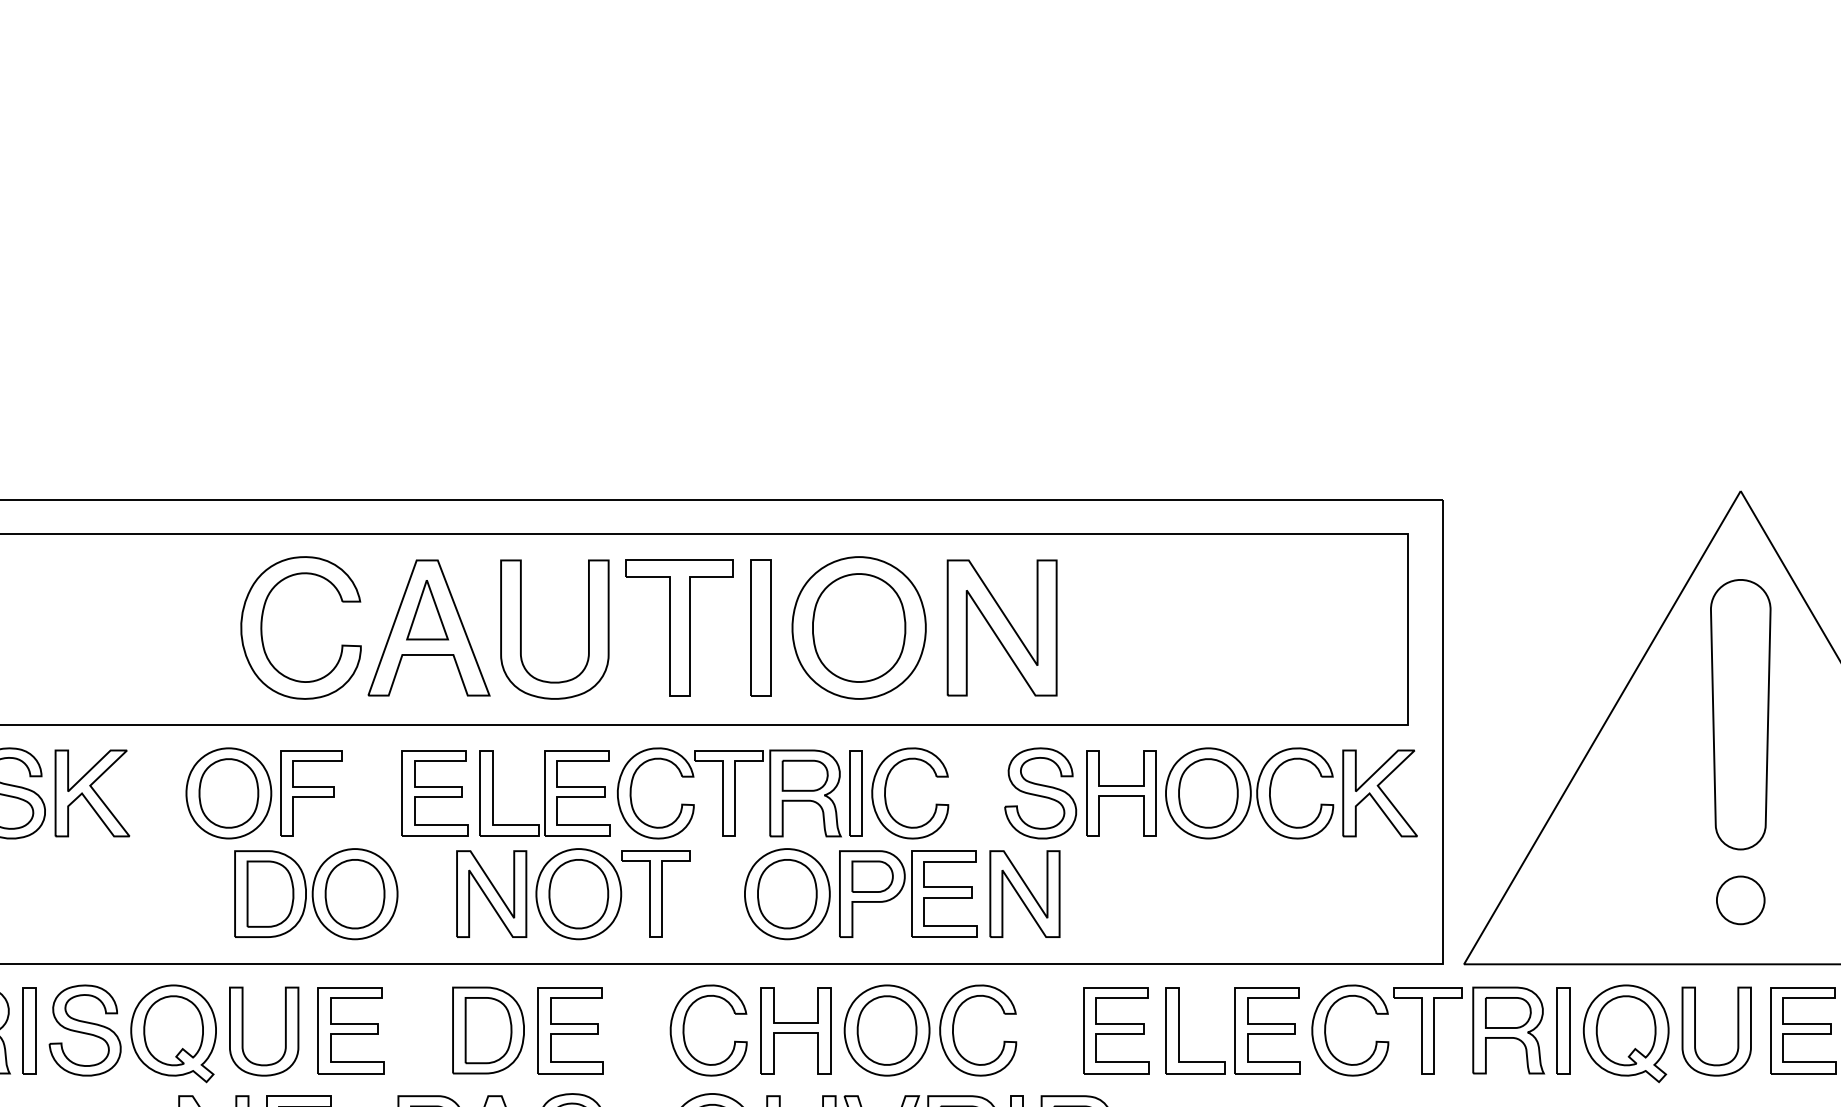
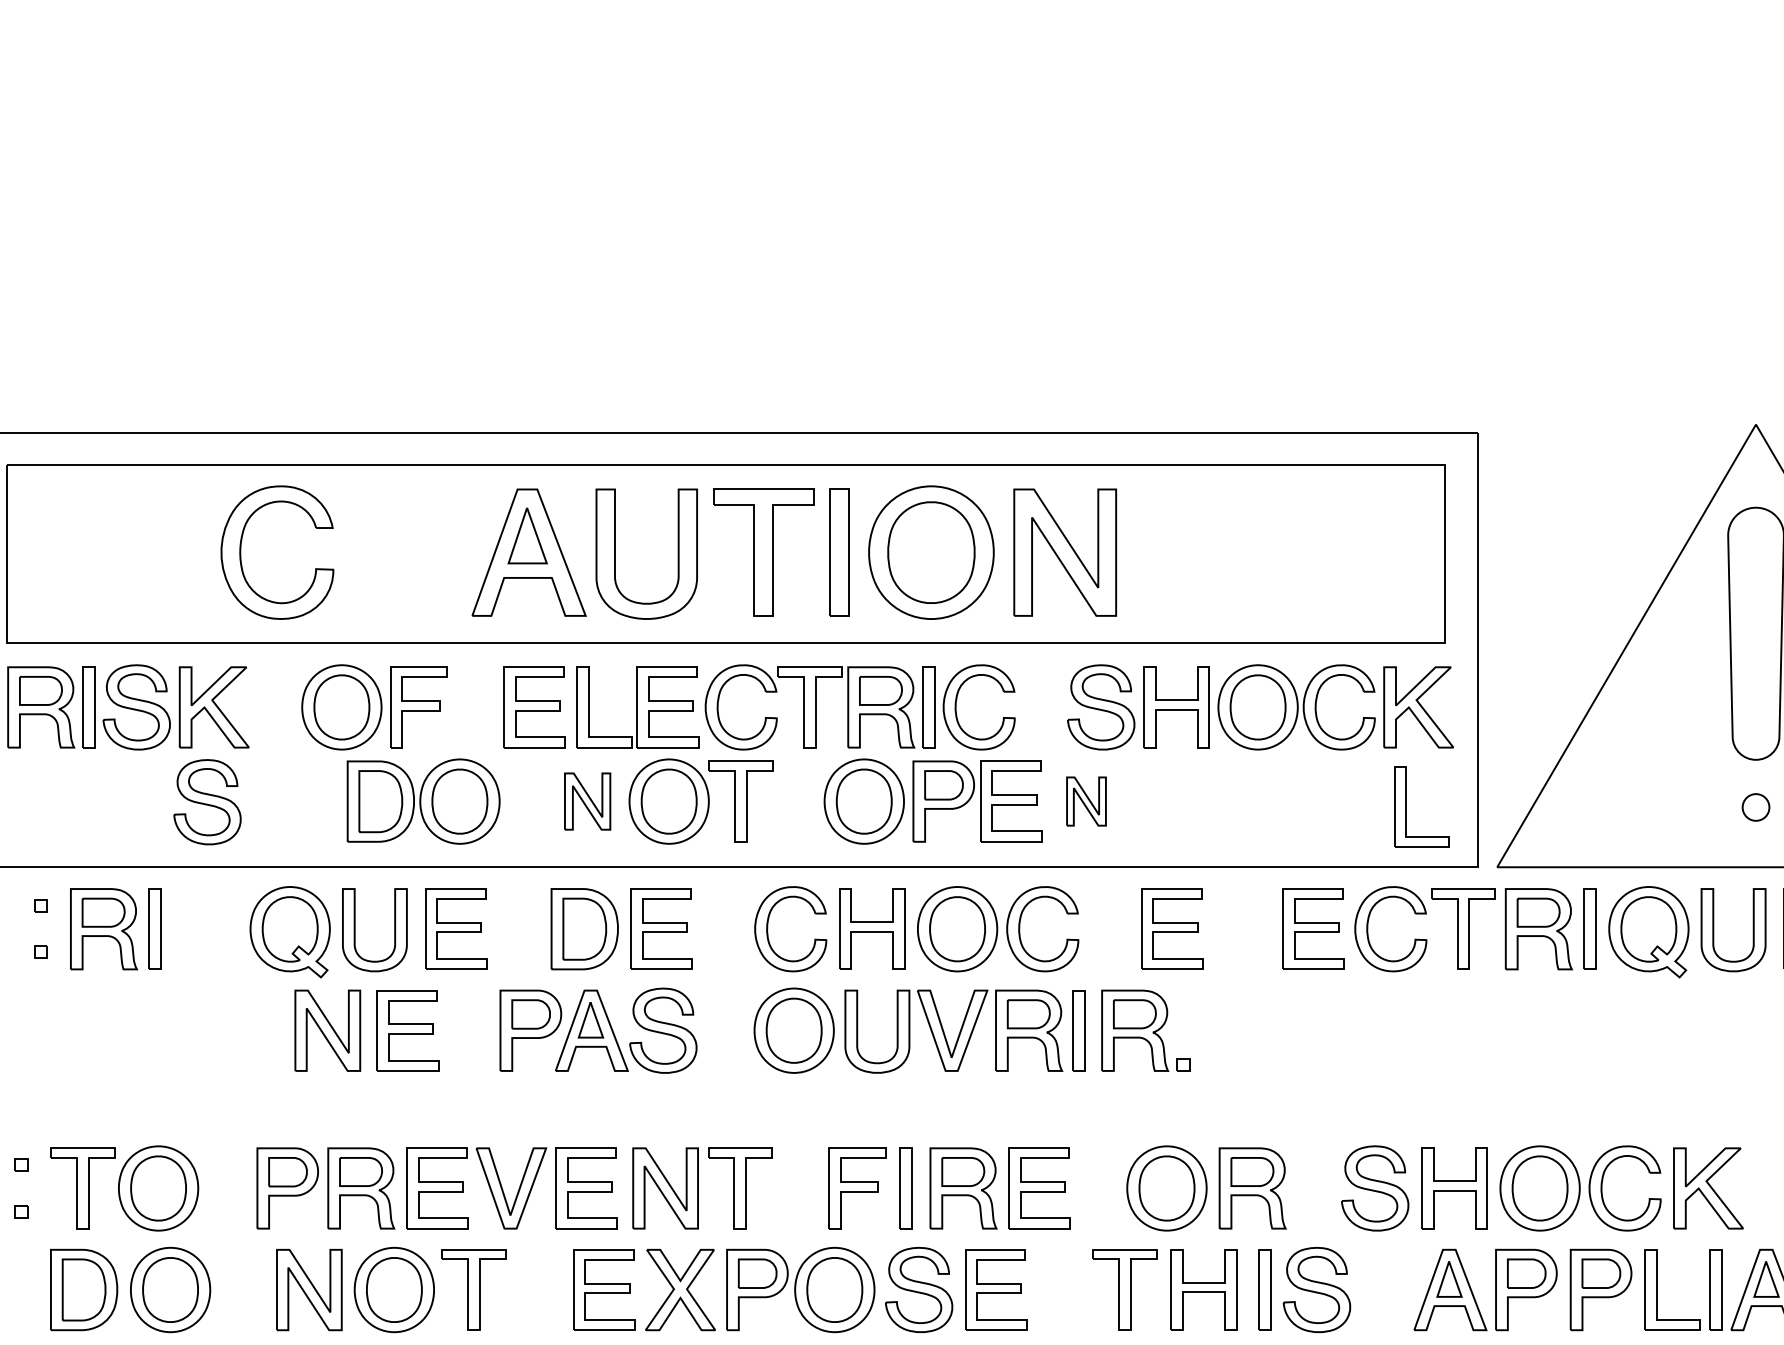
part: (262, 627) -> (241, 552), moved
part: (491, 894) -> (587, 801), size x0.7
part: (1024, 894) -> (1086, 801), size x0.6
circle: (1740, 900) -> (1755, 807), size x0.6
part: (1178, 1029) -> (1406, 806), moved
part: (85, 1030) -> (207, 802), moved

